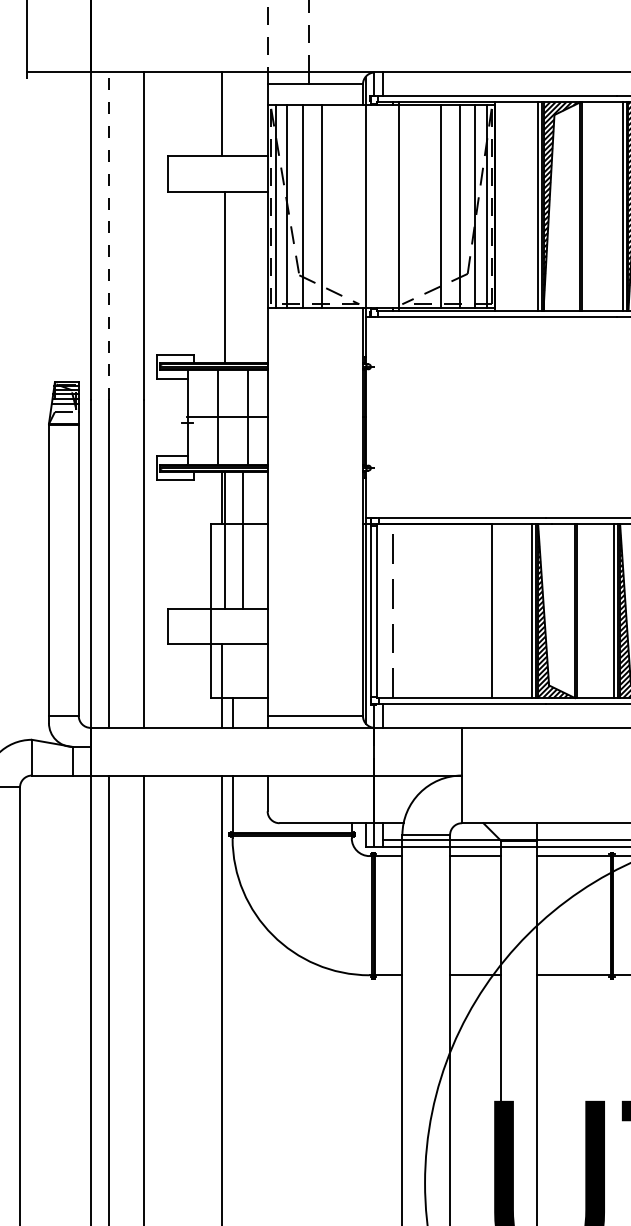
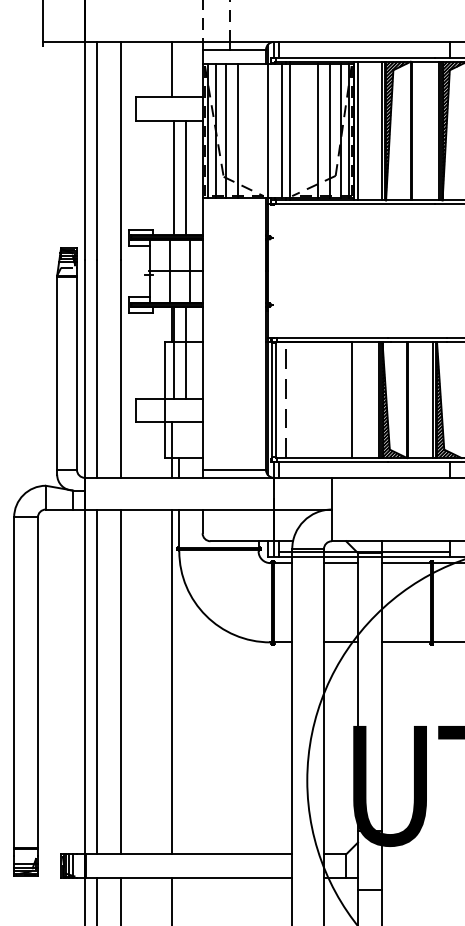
line: (386, 205) -> (281, 130), added
line: (500, 205) -> (357, 130), added
line: (108, 235) -> (96, 150), dashed -> solid
line: (241, 277) -> (185, 178), added

